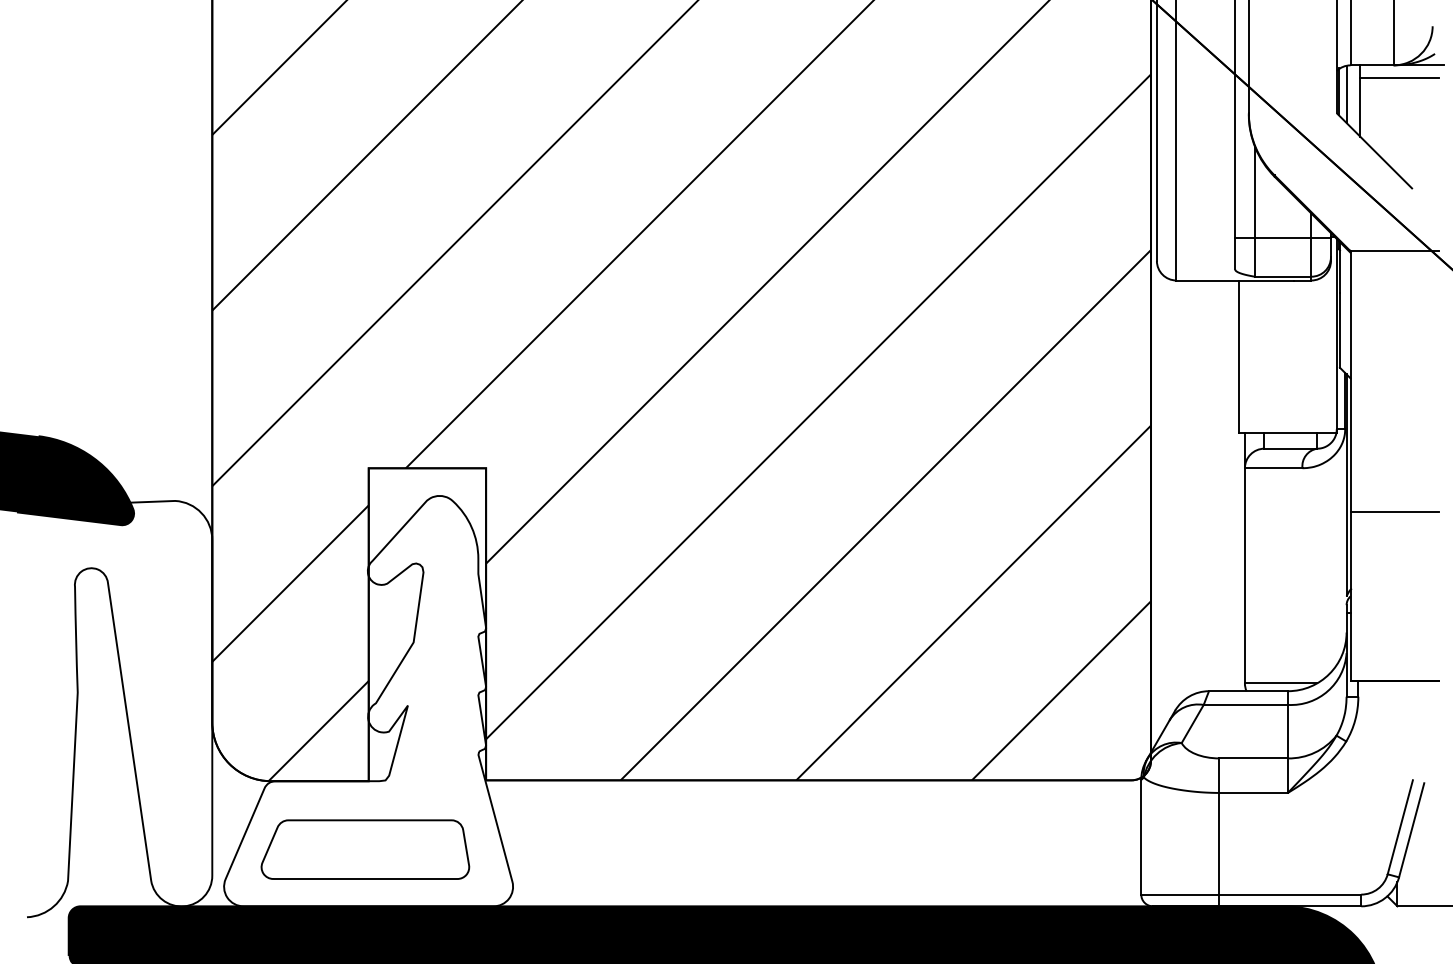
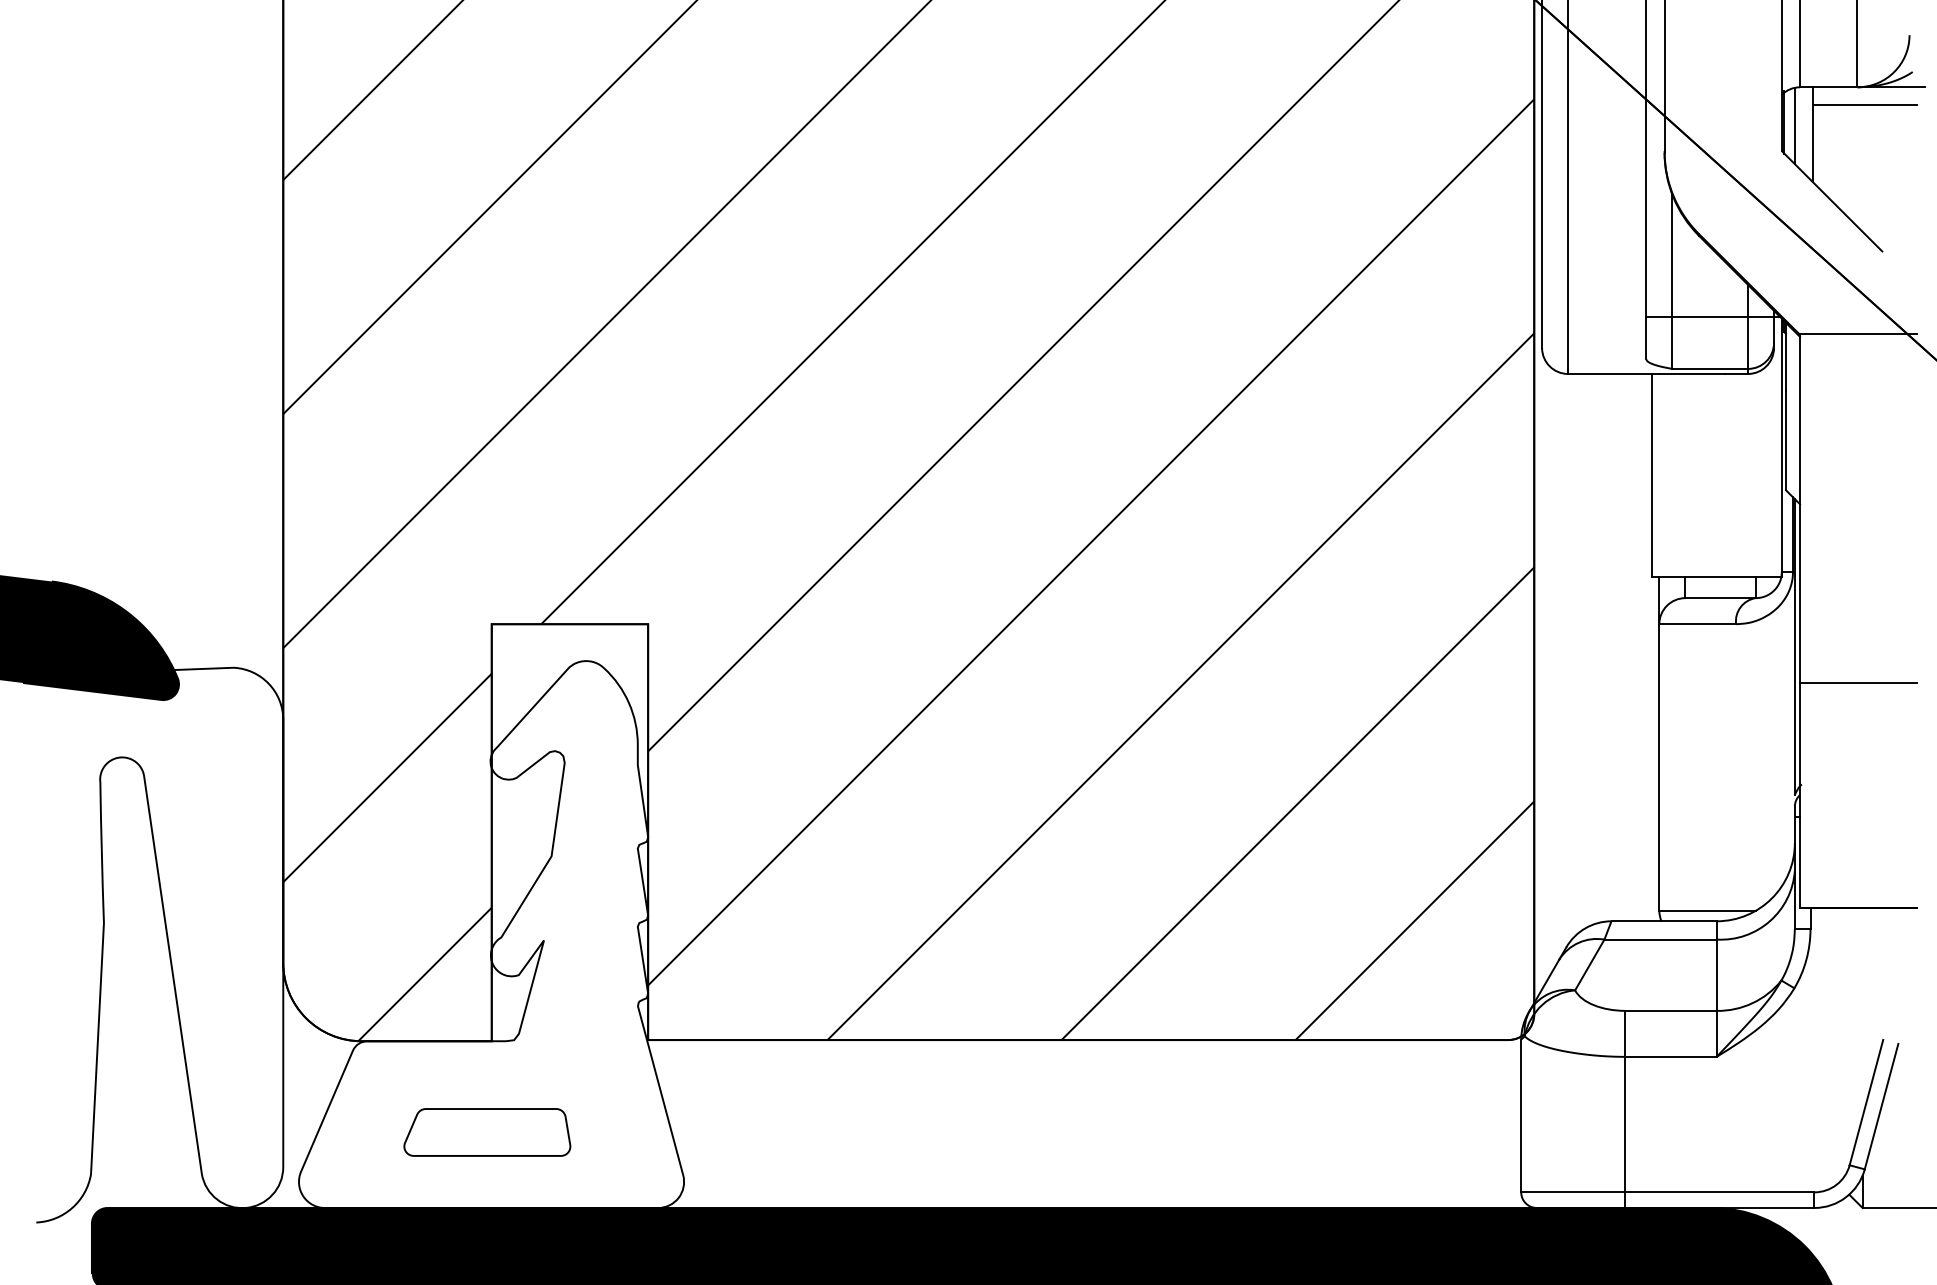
part: (365, 849) -> (487, 1132), size x0.6

